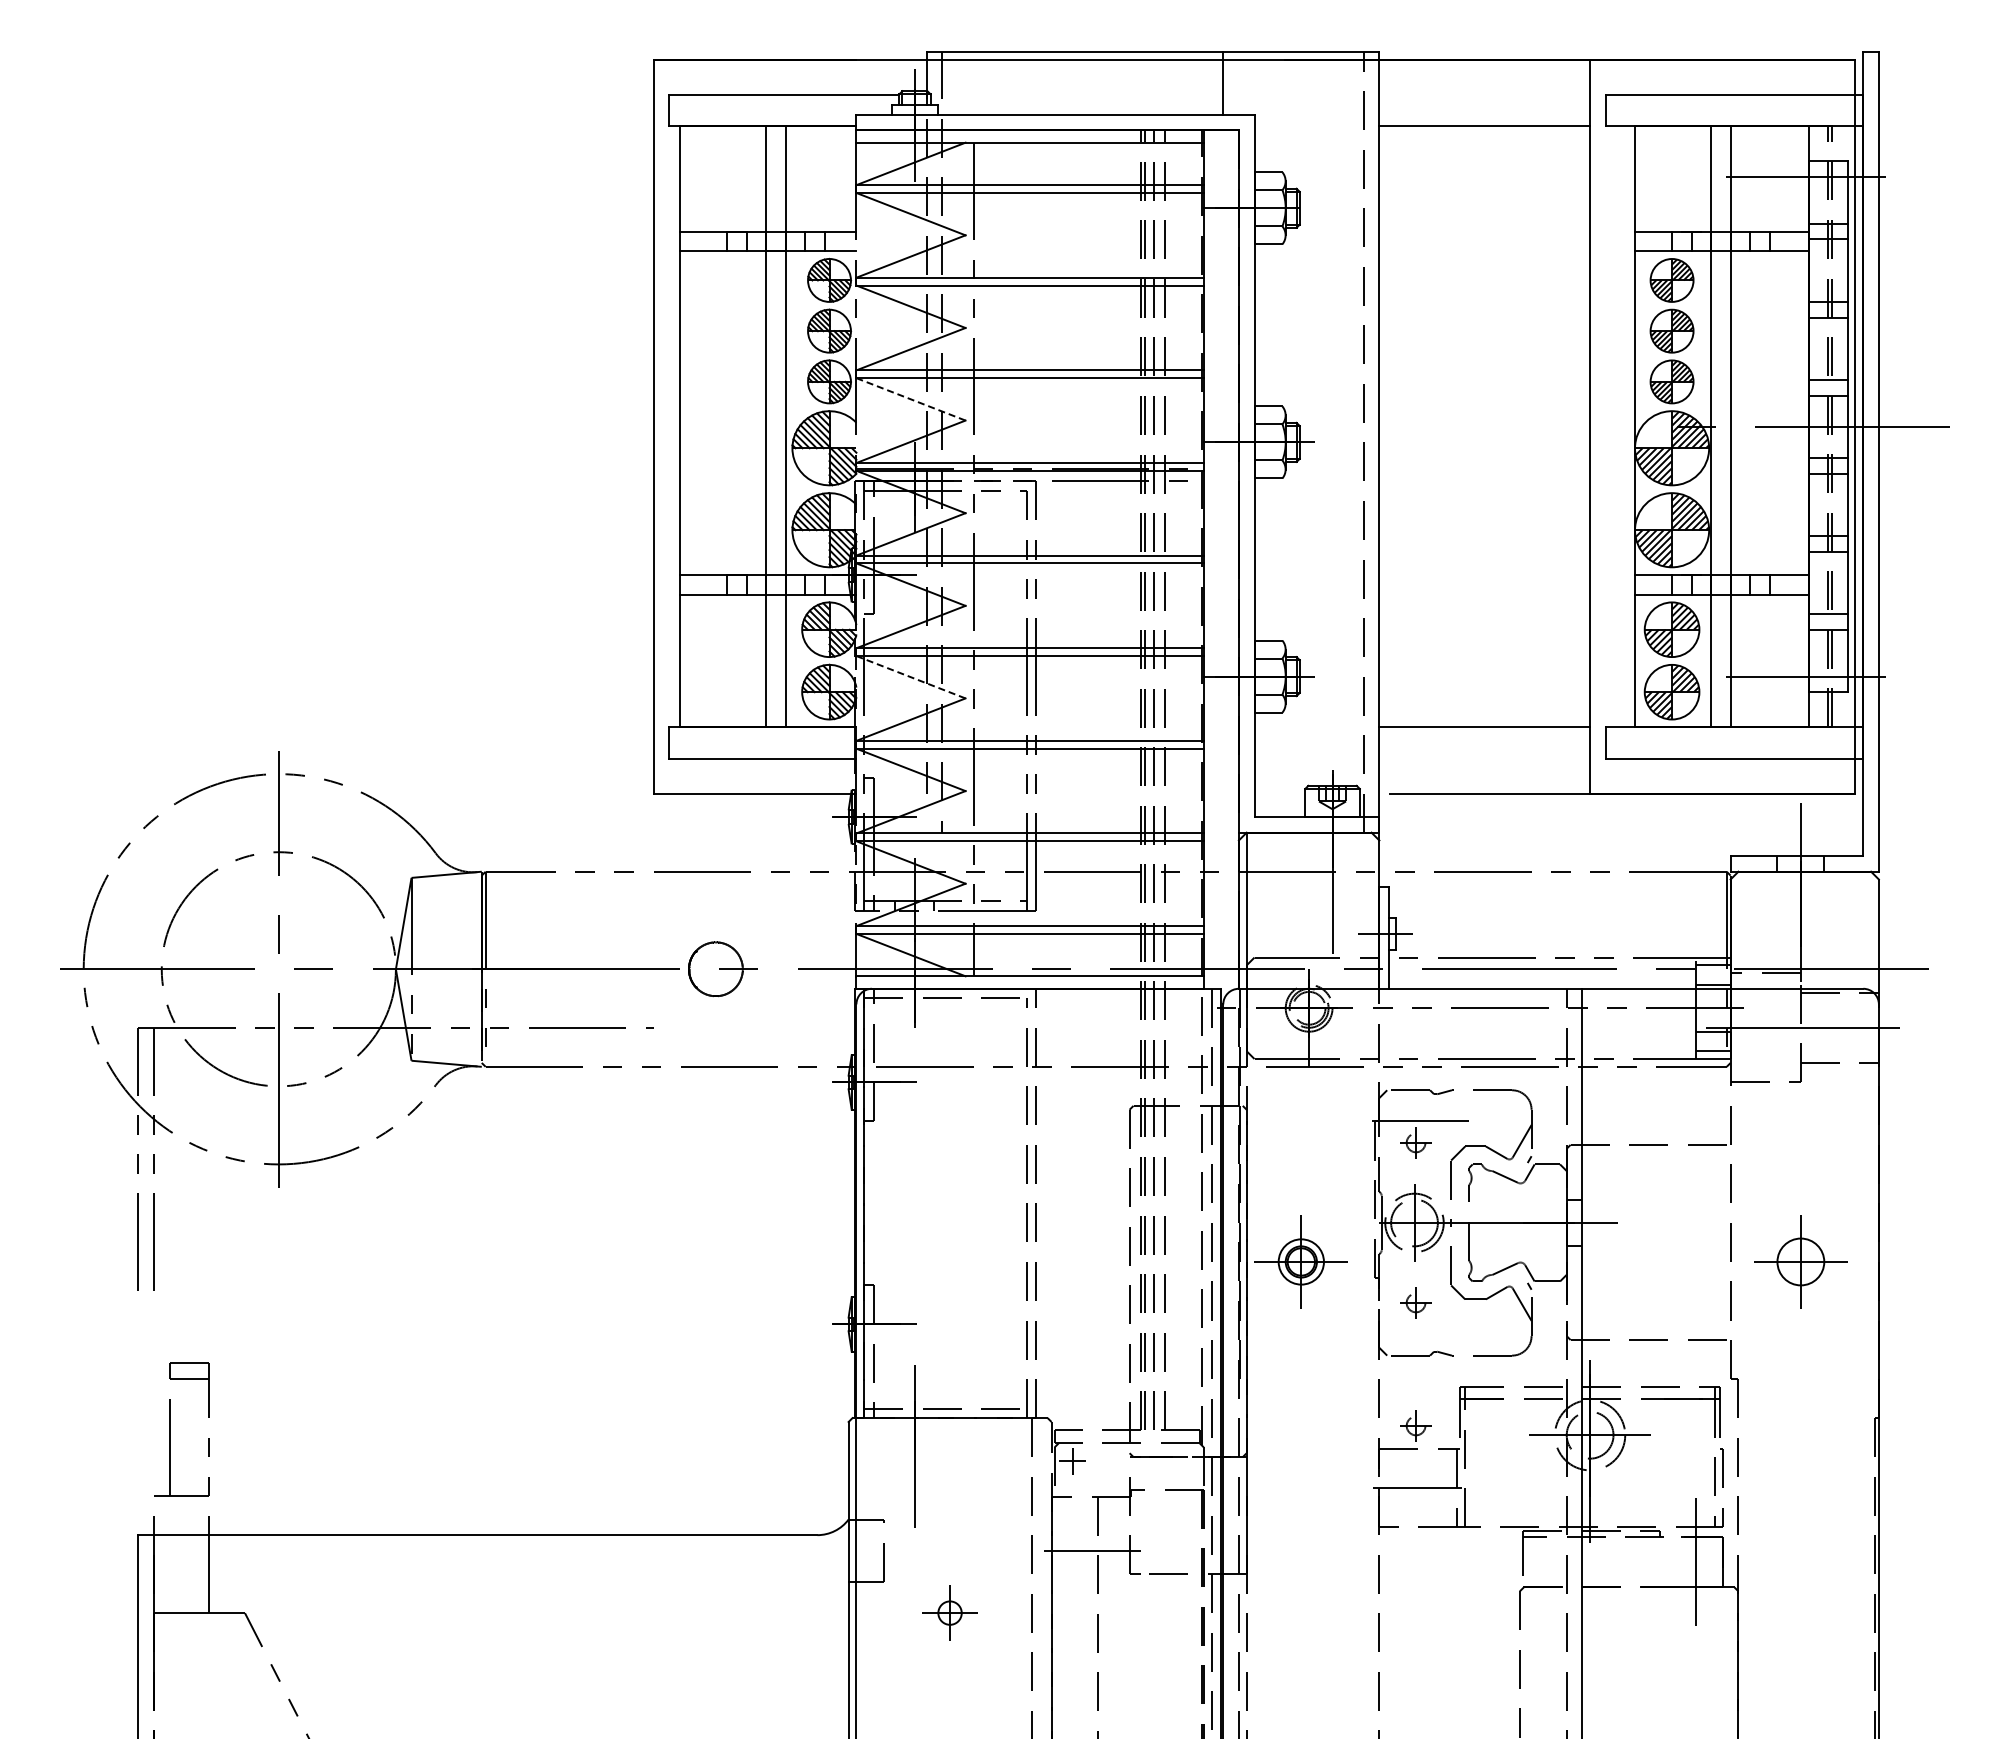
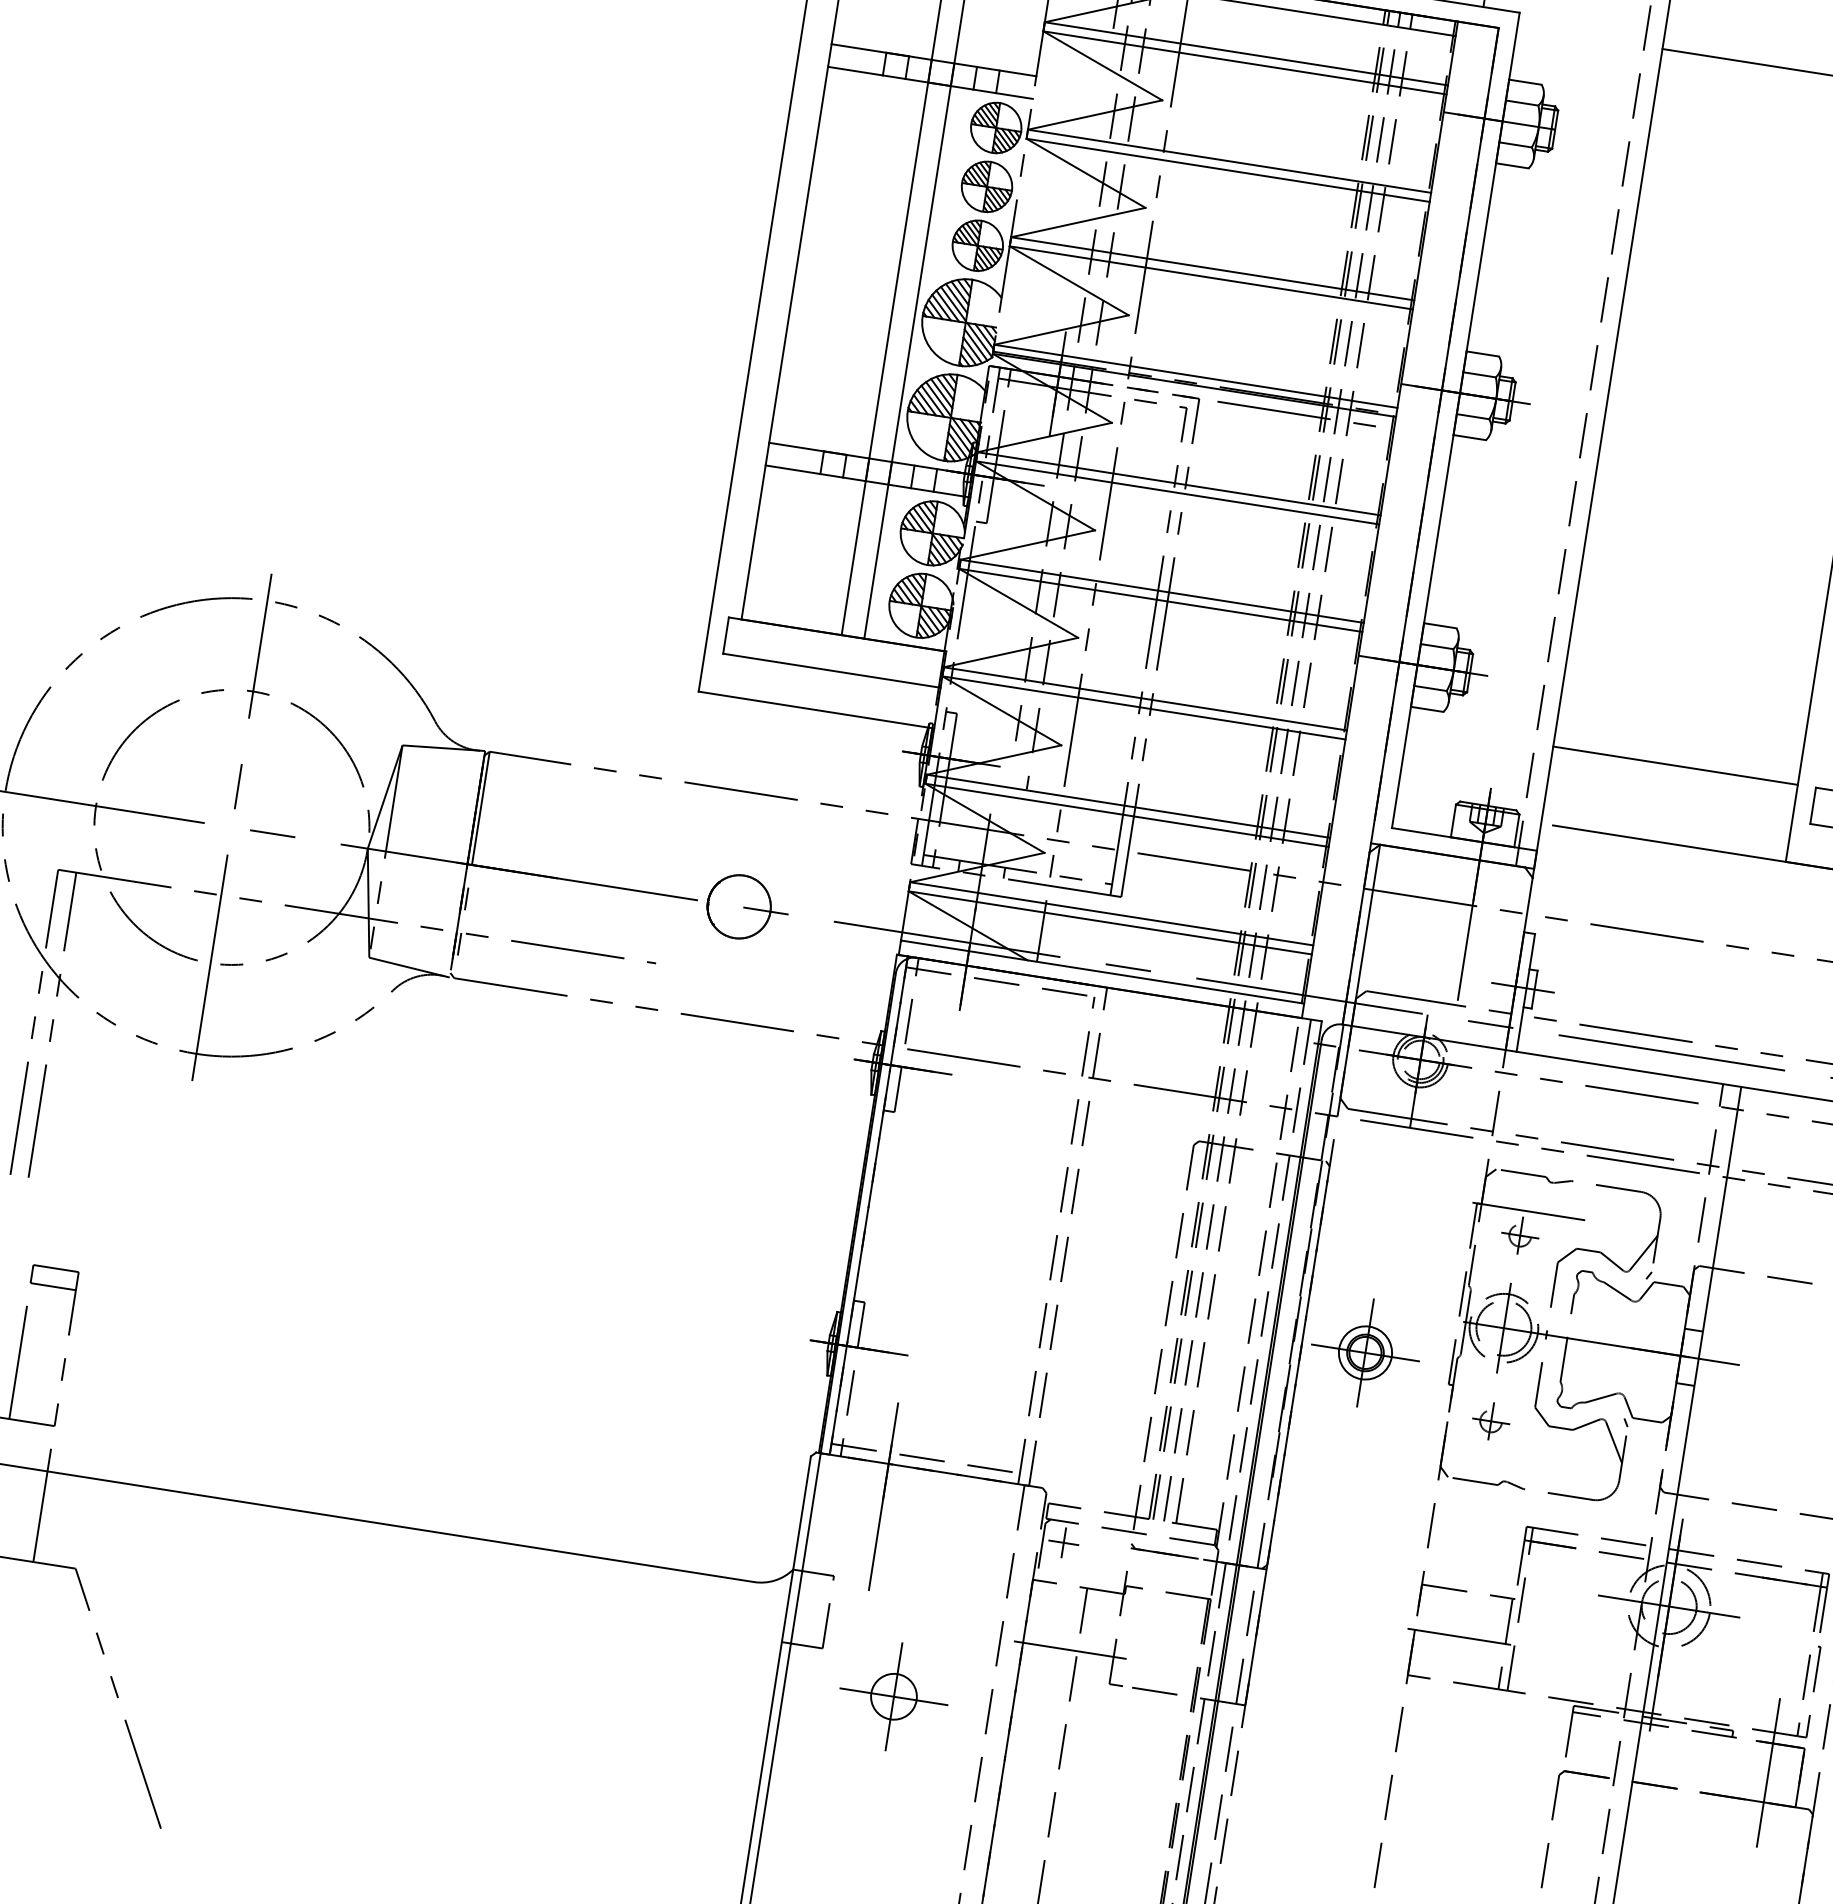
line: (910, 399) -> (1068, 280), dashed -> solid
line: (910, 677) -> (1018, 603), dashed -> solid
part: (1415, 1425) -> (1468, 1563), removed
part: (949, 1612) -> (893, 1695), size x1.67

